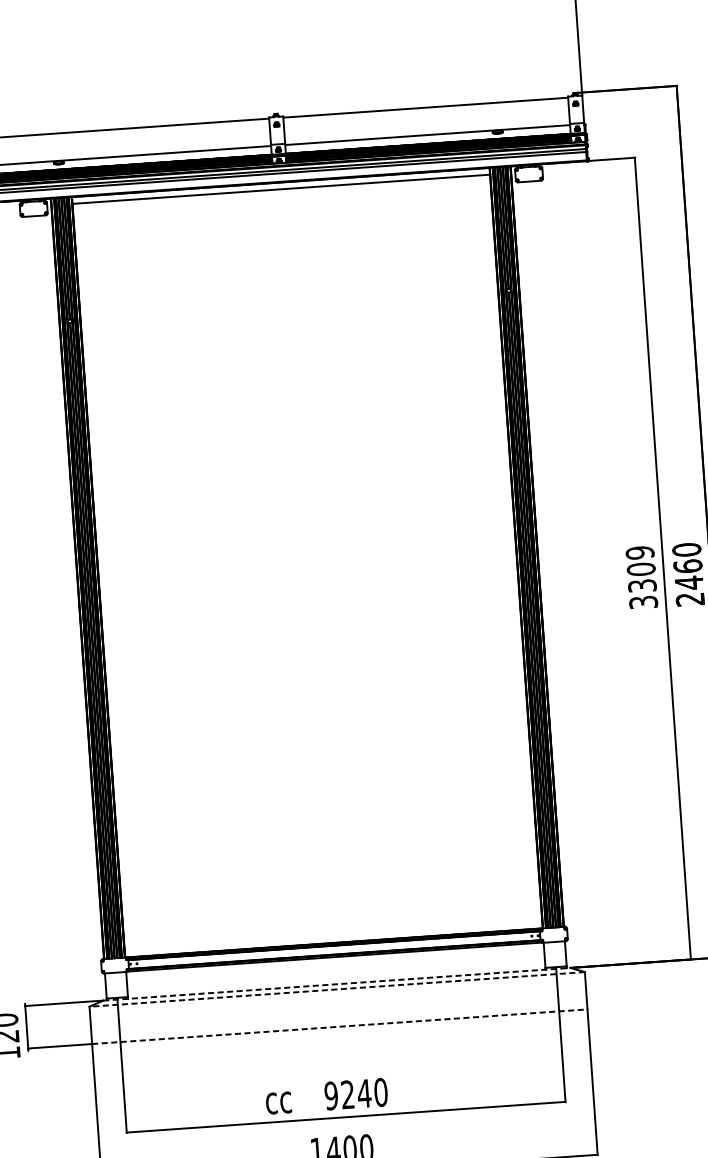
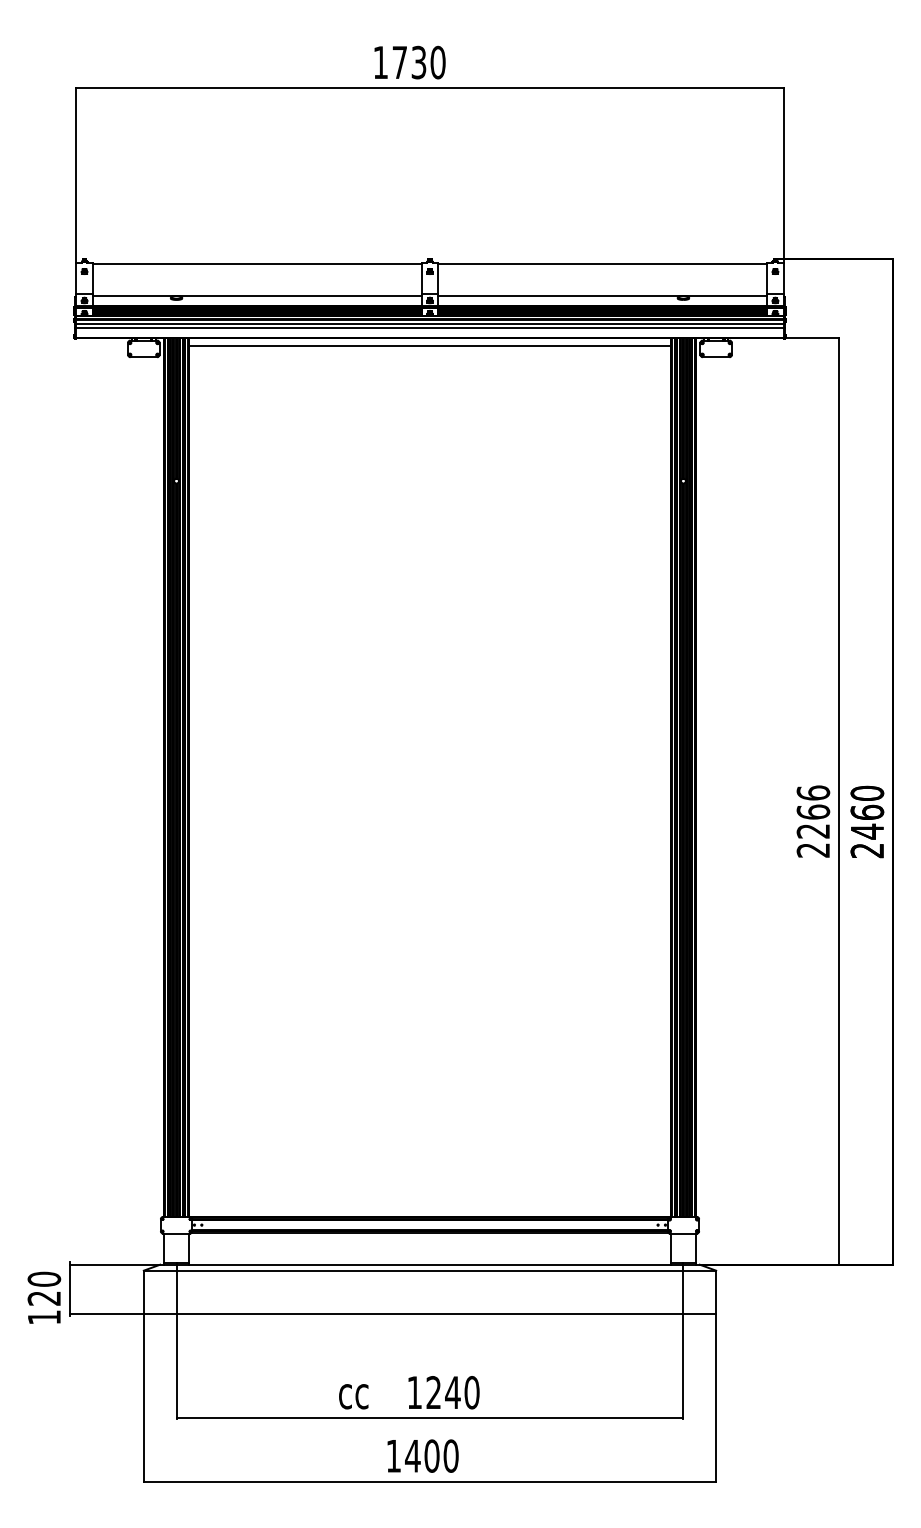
text: (641, 577) -> (813, 821), 3309 -> 2266
line: (337, 984) -> (430, 1264), dashed -> solid
line: (336, 989) -> (429, 1270), dashed -> solid
line: (340, 1026) -> (430, 1313), dashed -> solid
text: (331, 1095) -> (414, 1392), 9240 -> 1240

